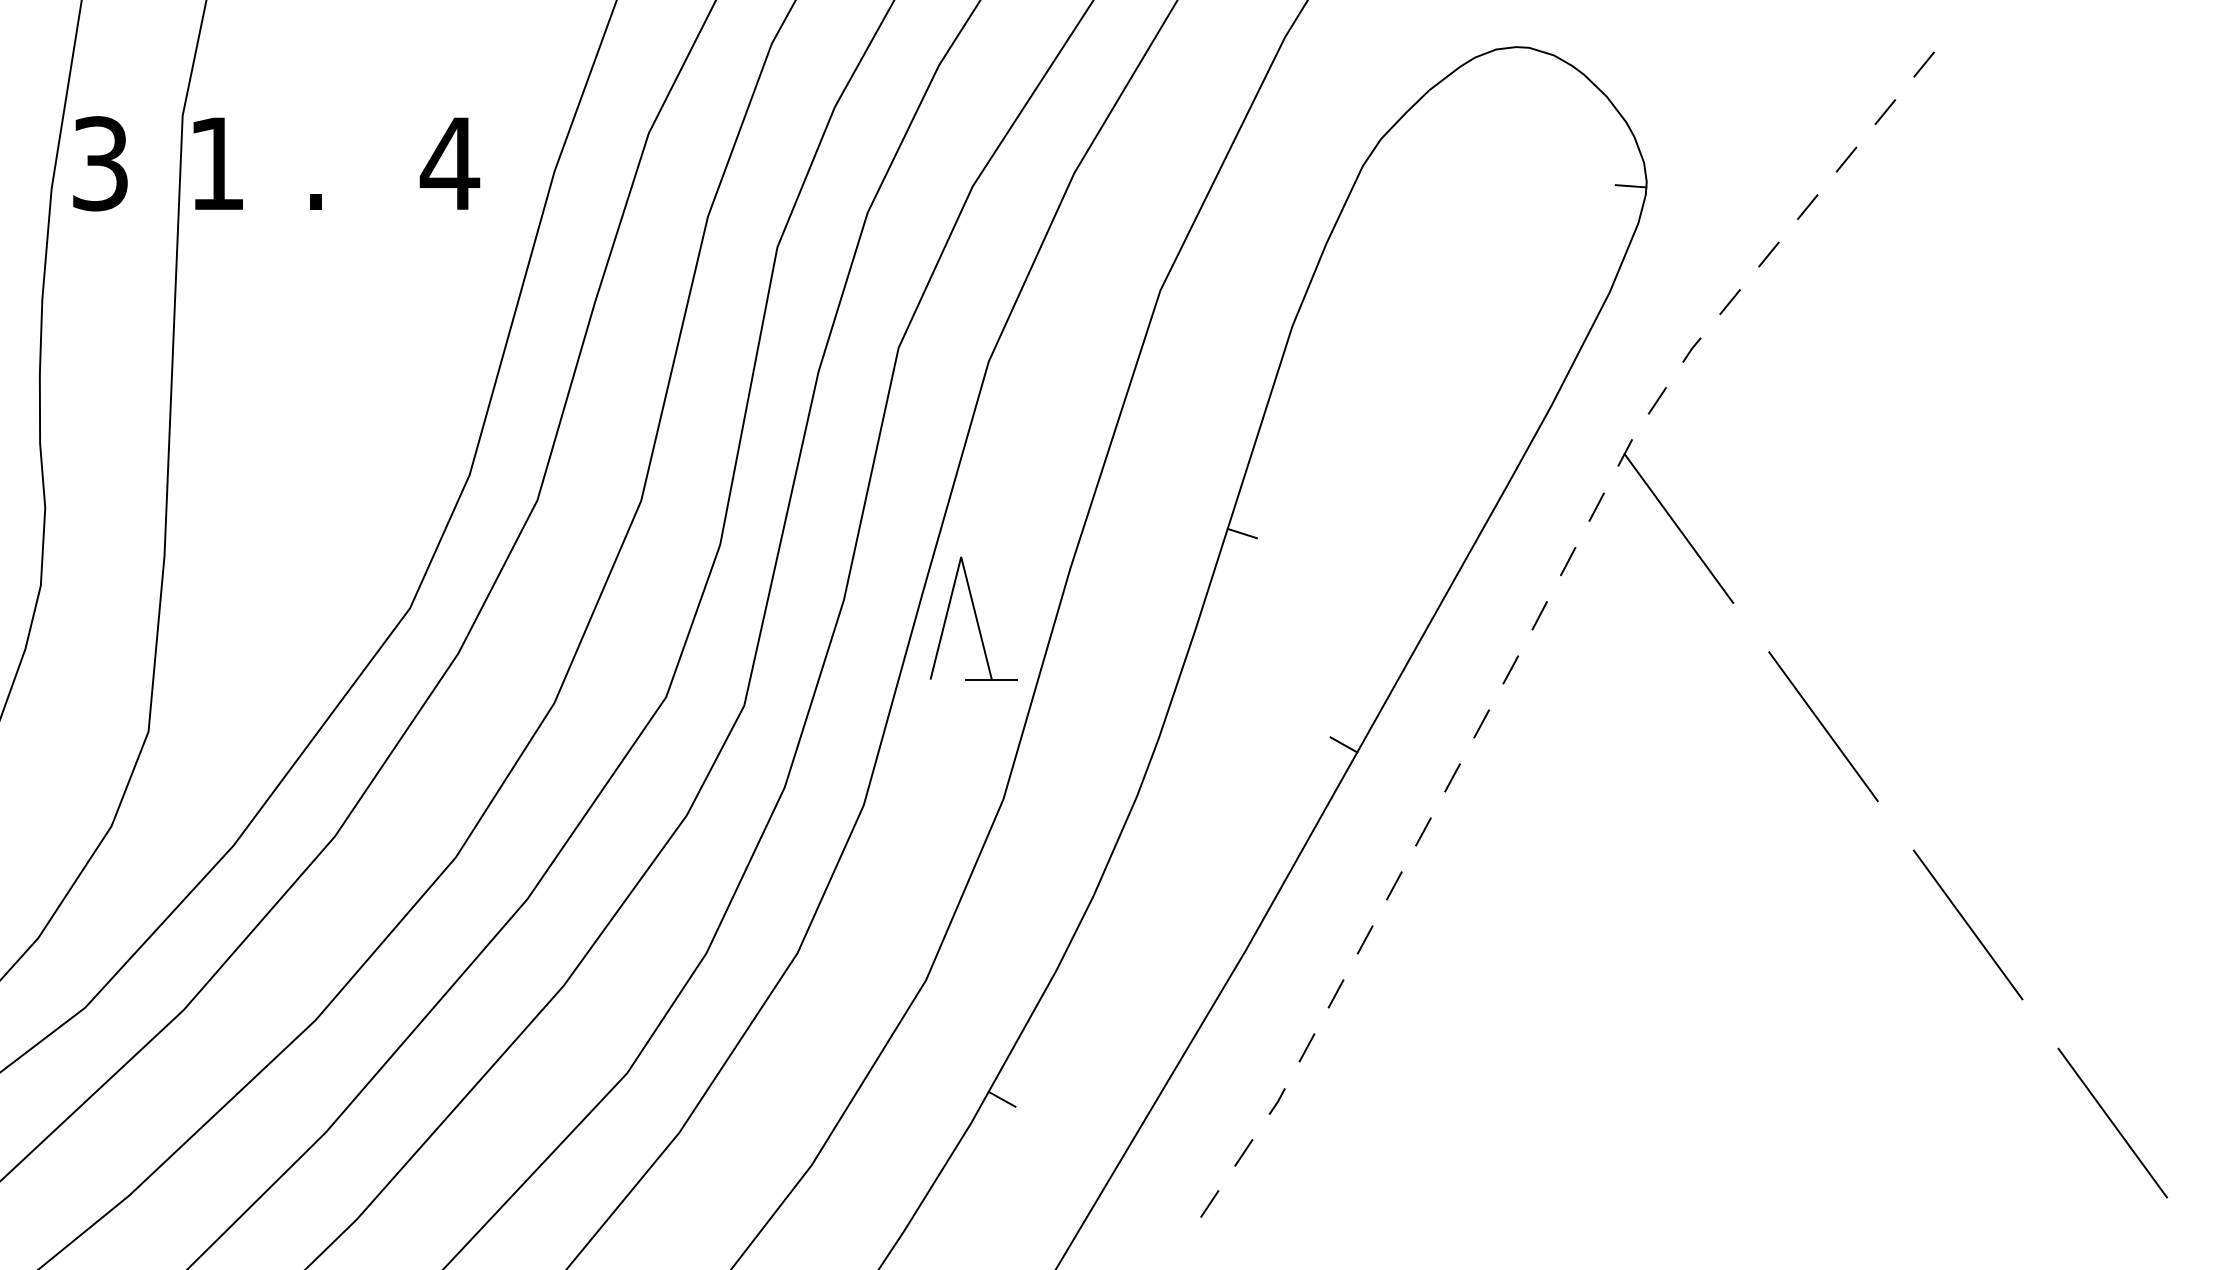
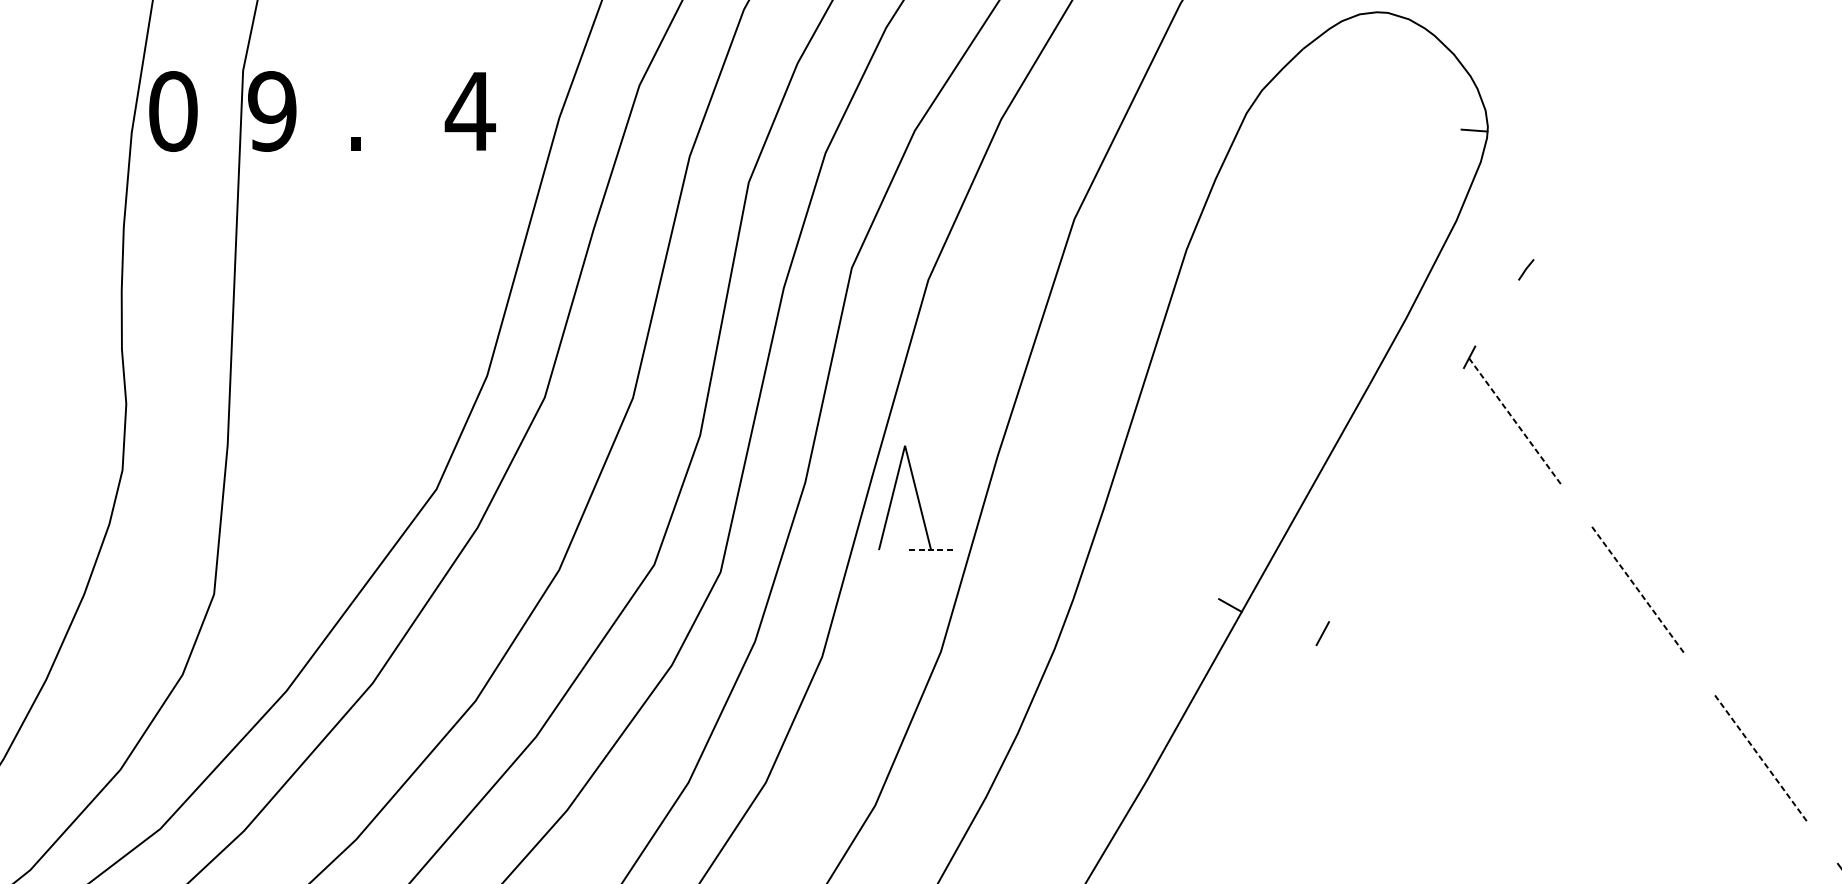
line: (1923, 64) -> (1723, 27), removed
line: (1885, 111) -> (1690, 67), removed
line: (1846, 159) -> (1657, 107), removed
text: (100, 163) -> (173, 111), 3 -> 0
text: (216, 163) -> (271, 111), 1 -> 9
line: (1807, 207) -> (1624, 148), removed
line: (1768, 254) -> (1591, 188), removed
line: (1729, 302) -> (1558, 229), removed
line: (1656, 400) -> (1496, 312), removed
line: (1596, 506) -> (1445, 402), removed
line: (1679, 528) -> (1515, 421), solid -> dashed
line: (1241, 533) -> (1143, 425), removed
line: (1568, 561) -> (1421, 449), removed
line: (1539, 615) -> (1396, 495), removed
line: (1510, 669) -> (1372, 541), removed
line: (991, 679) -> (930, 549), solid -> dashed
line: (1481, 723) -> (1347, 587), removed
line: (1823, 727) -> (1638, 590), solid -> dashed
line: (1423, 831) -> (1298, 679), removed
line: (1394, 885) -> (1273, 725), removed
line: (1968, 925) -> (1761, 759), solid -> dashed
line: (1364, 939) -> (1247, 771), removed
line: (1335, 993) -> (1223, 816), removed
line: (1306, 1047) -> (1198, 862), removed

